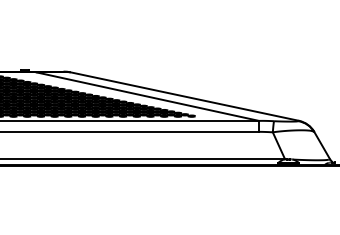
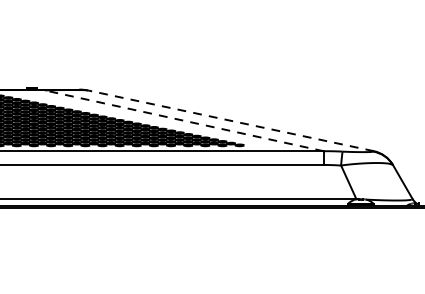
line: (147, 96) -> (184, 120), solid -> dashed
line: (184, 96) -> (230, 120), solid -> dashed

